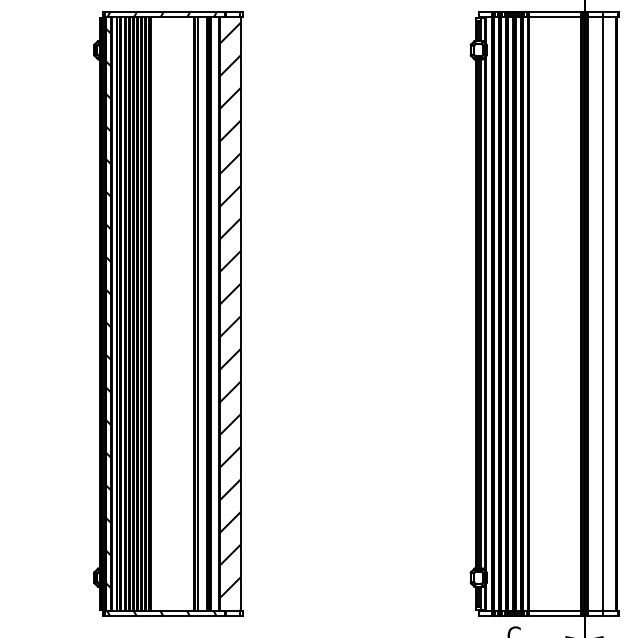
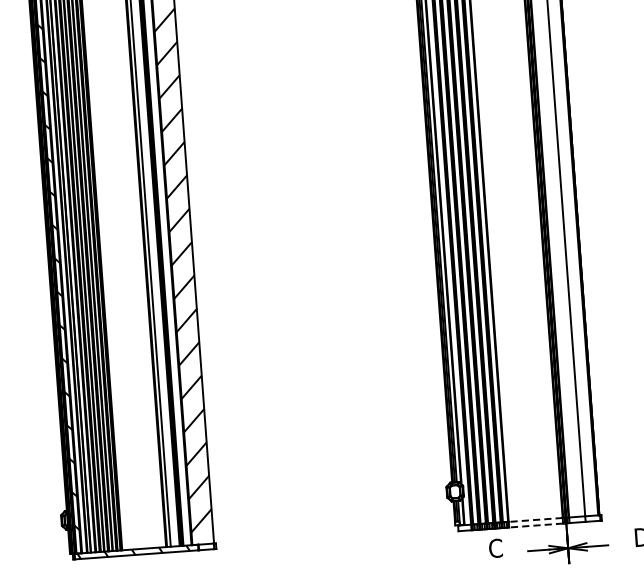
line: (554, 610) -> (535, 519), solid -> dashed
line: (554, 616) -> (535, 525), solid -> dashed

